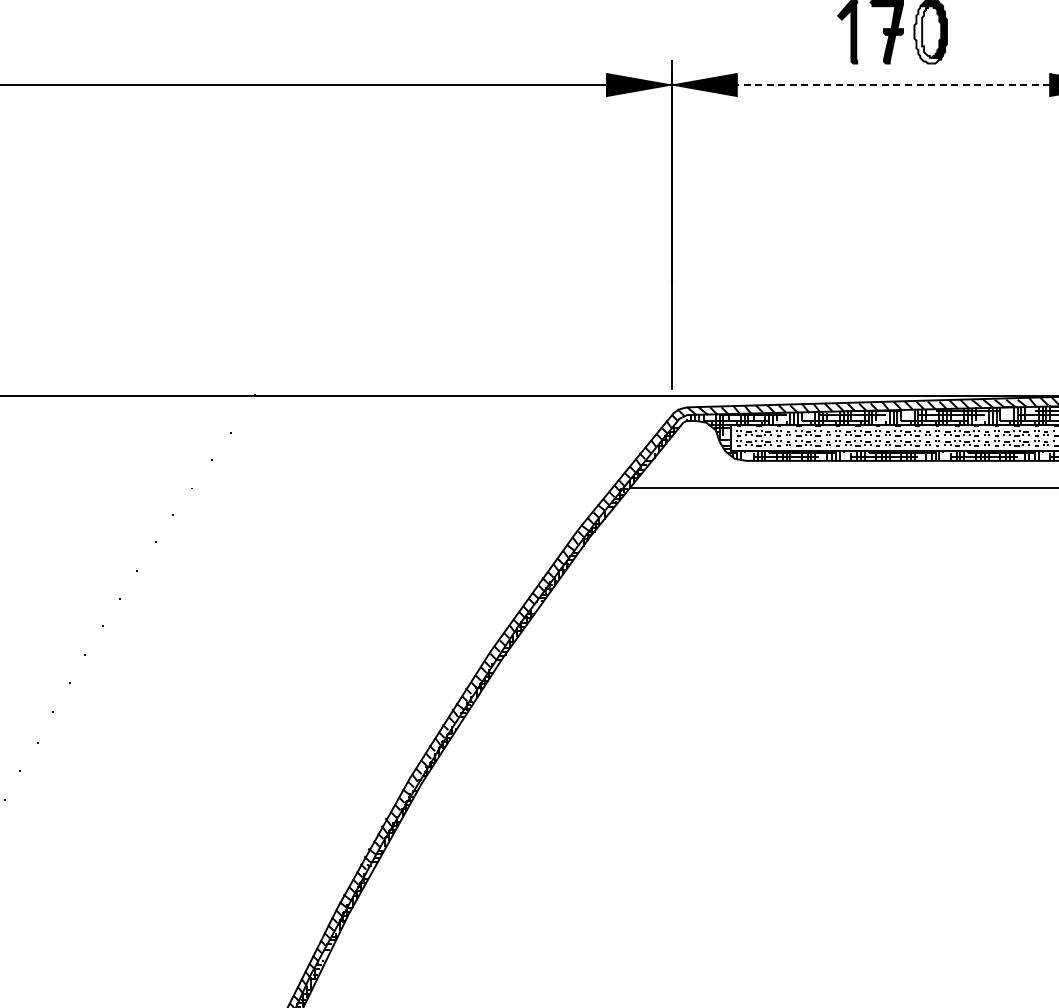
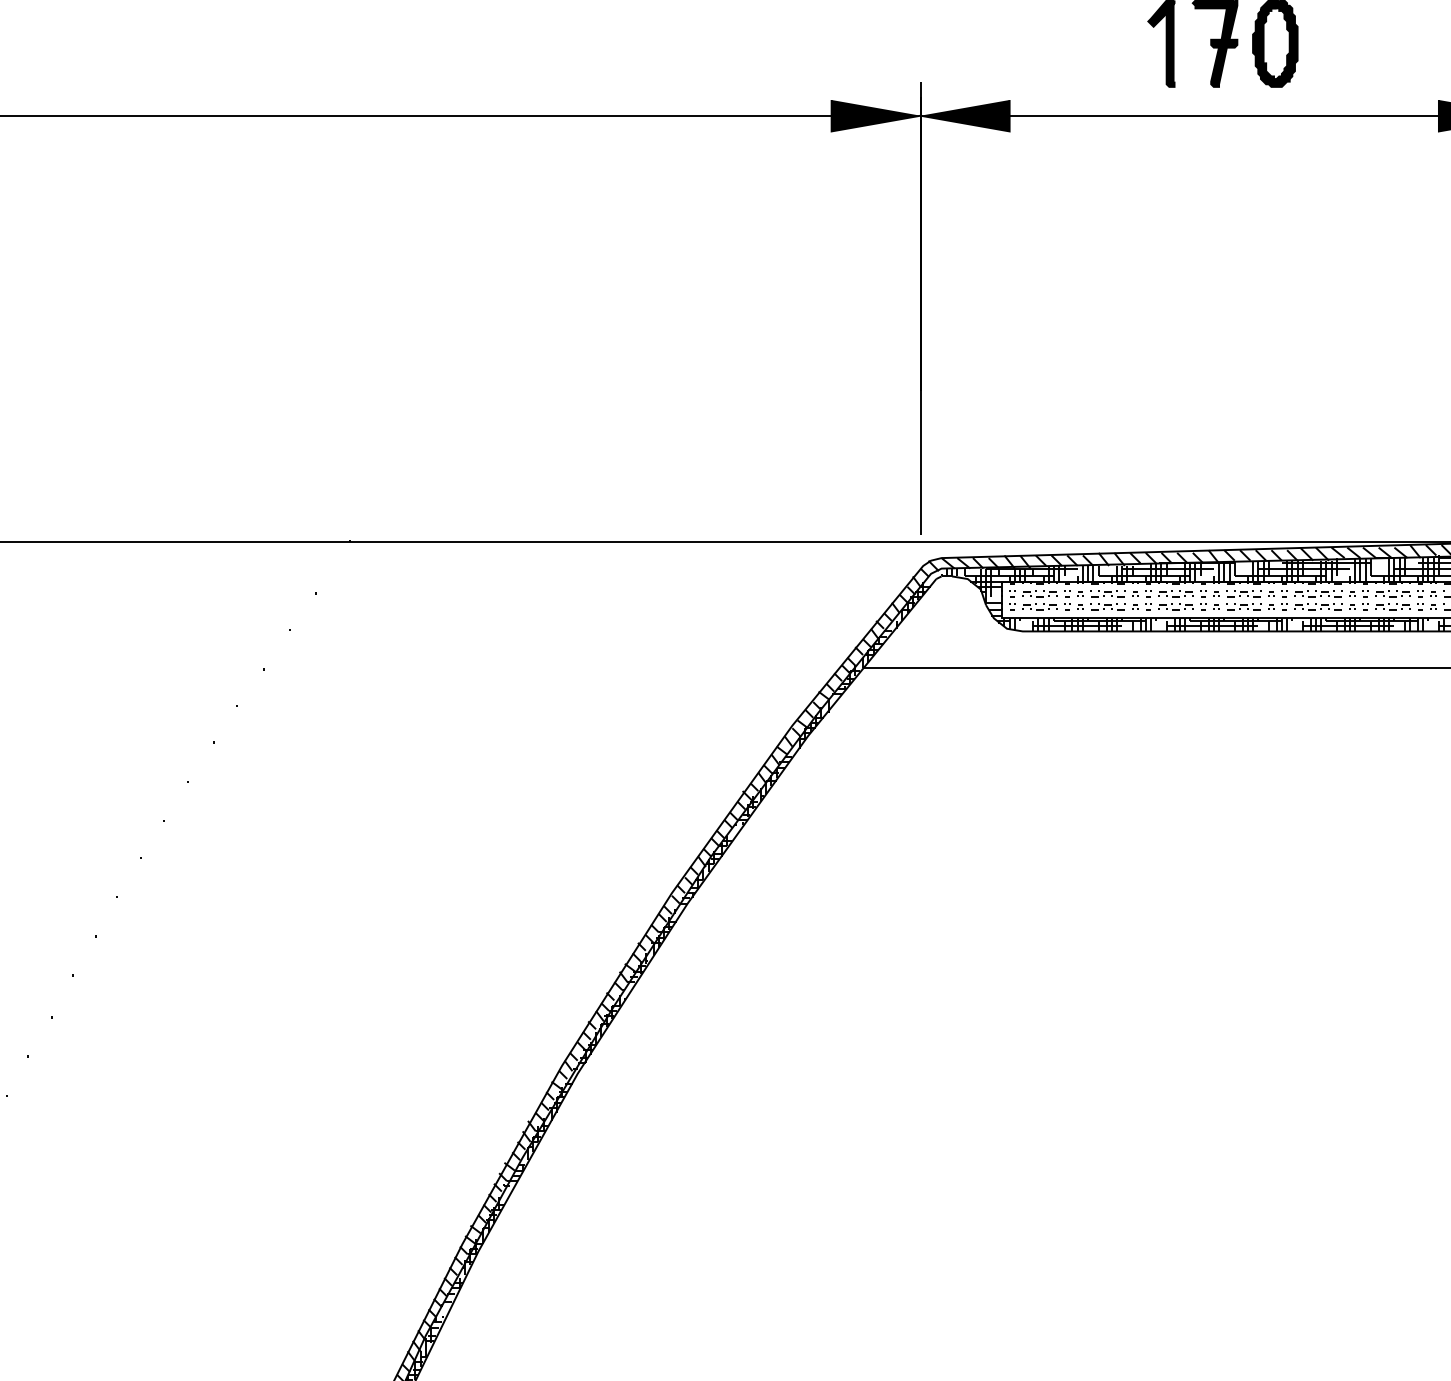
fill: (927, 34) -> (1270, 47), added
line: (893, 84) -> (1224, 115), dashed -> solid

